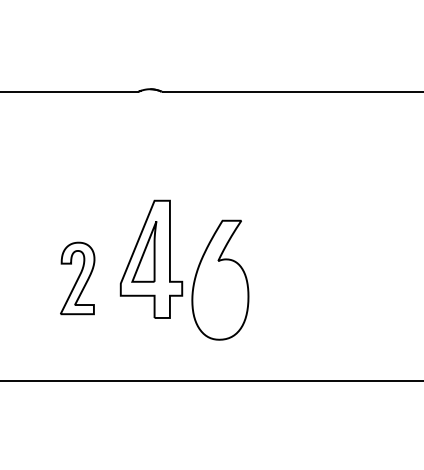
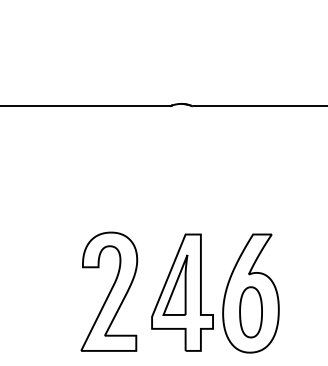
part: (151, 258) -> (182, 291), moved
part: (77, 278) -> (109, 291), size x1.67
part: (220, 299) -> (251, 312), added

